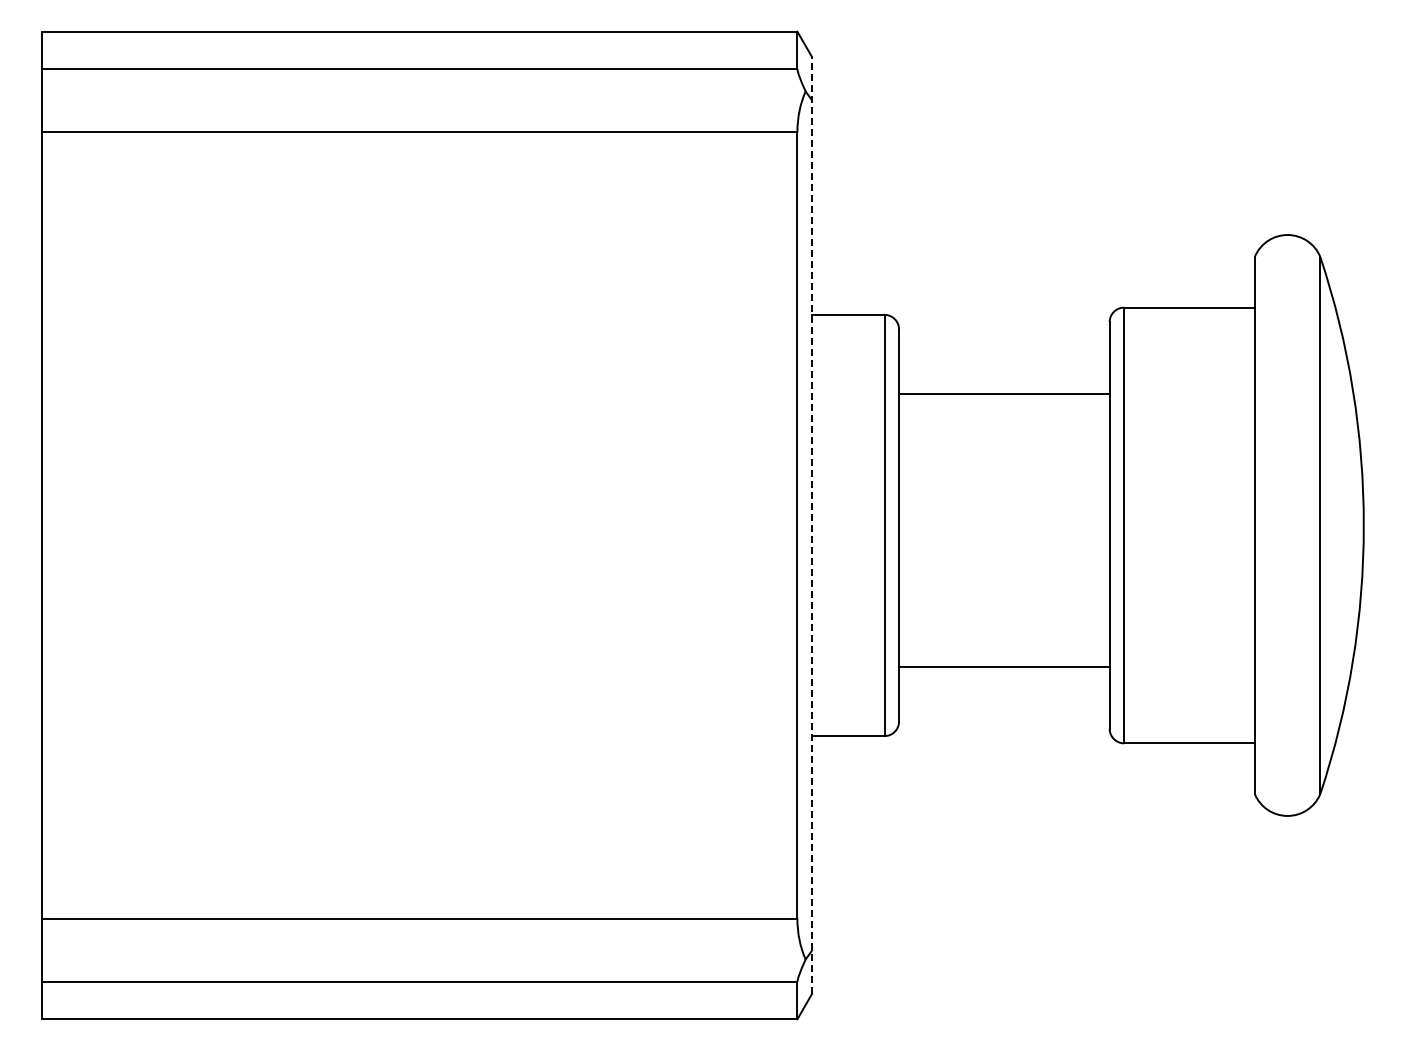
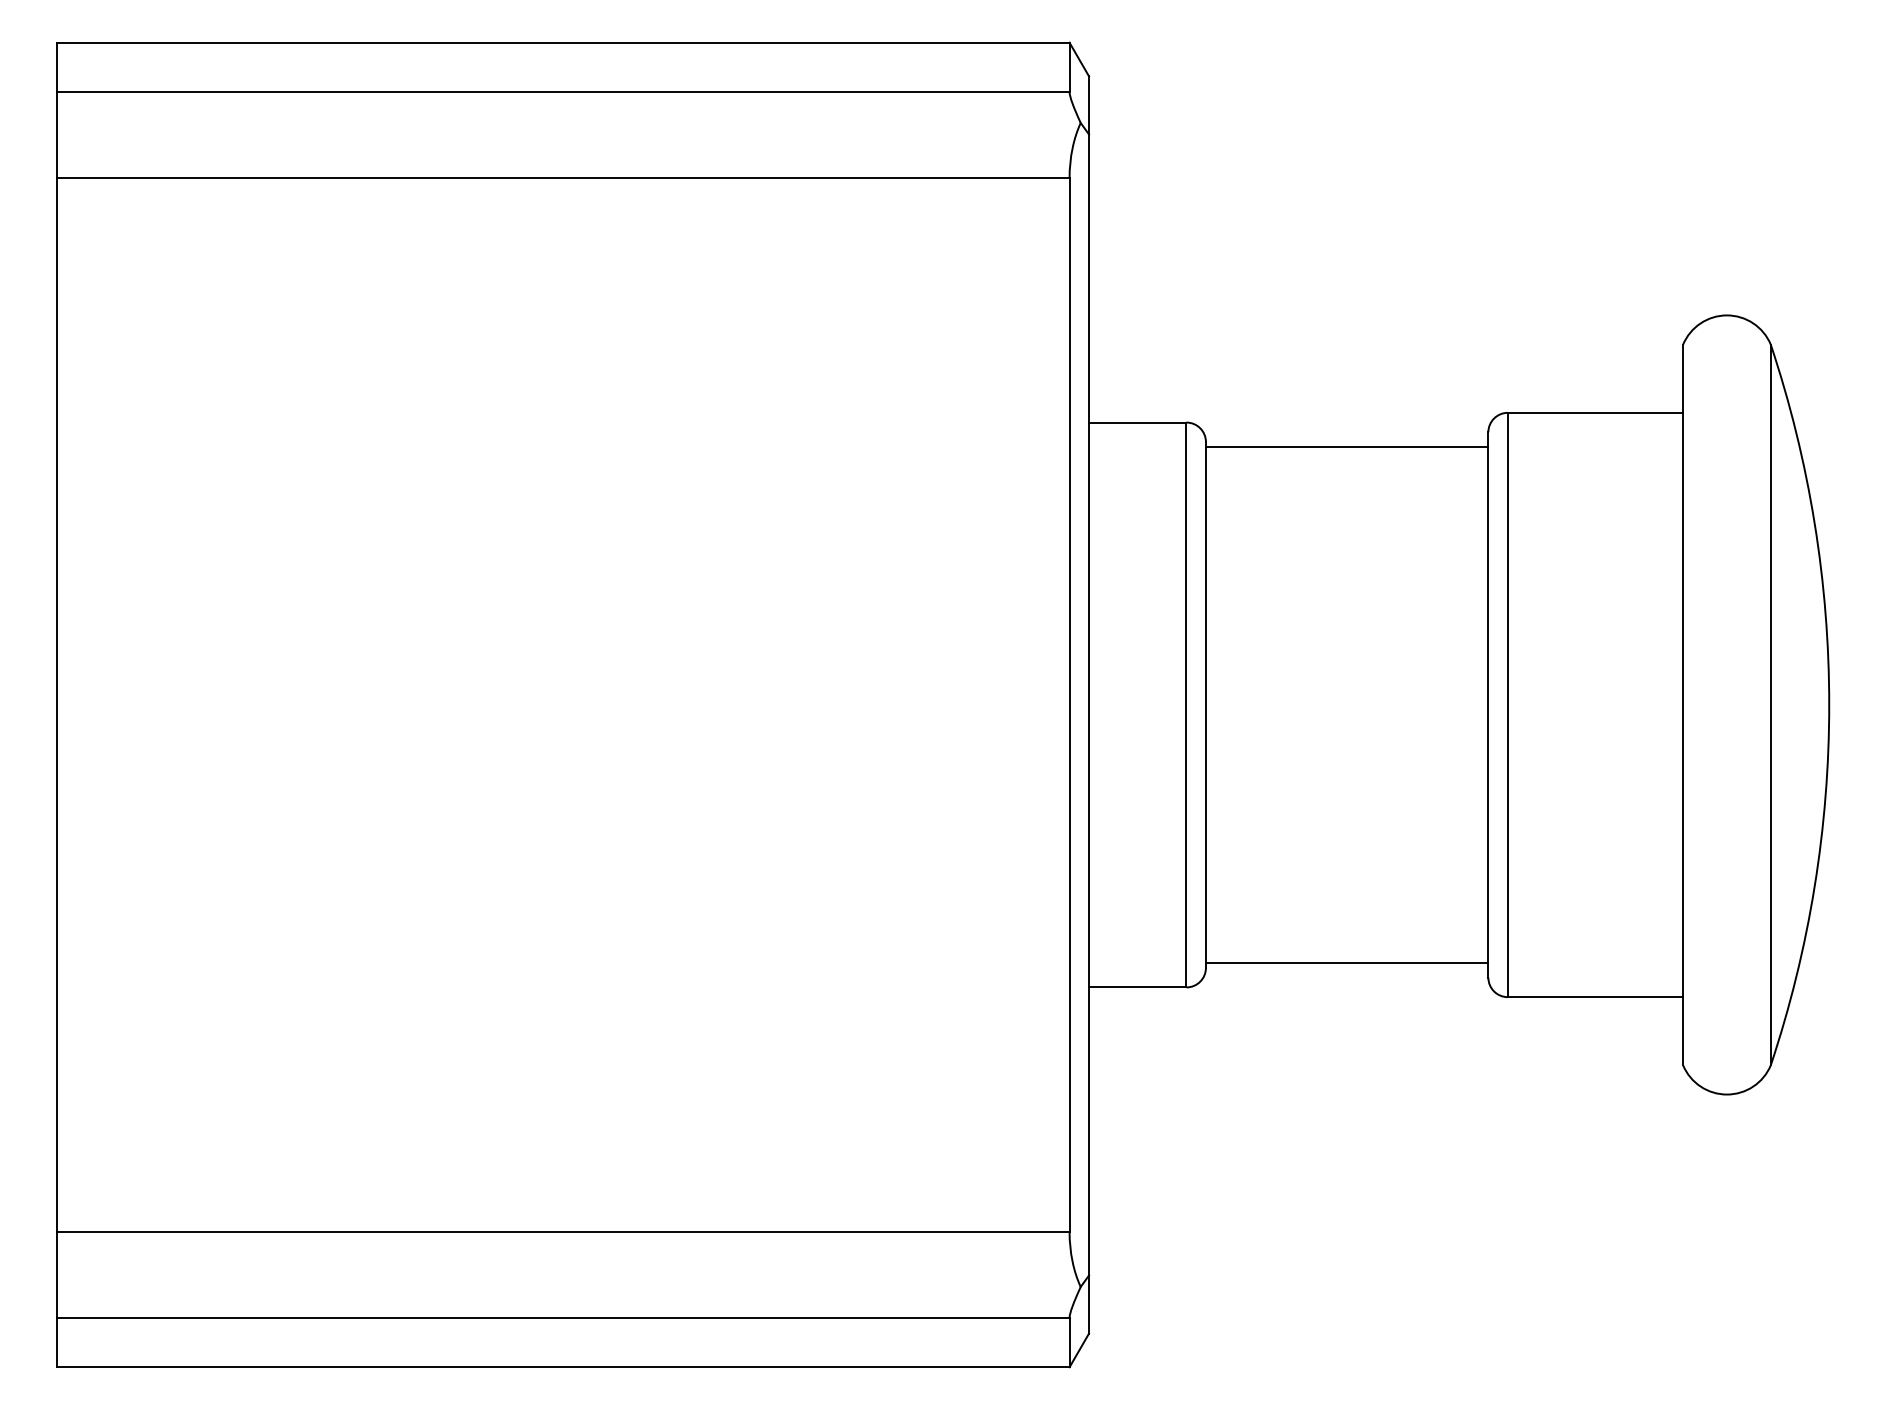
line: (1004, 394) -> (1347, 447), moved
line: (811, 525) -> (1088, 705), dashed -> solid
line: (1004, 666) -> (1347, 962), moved

